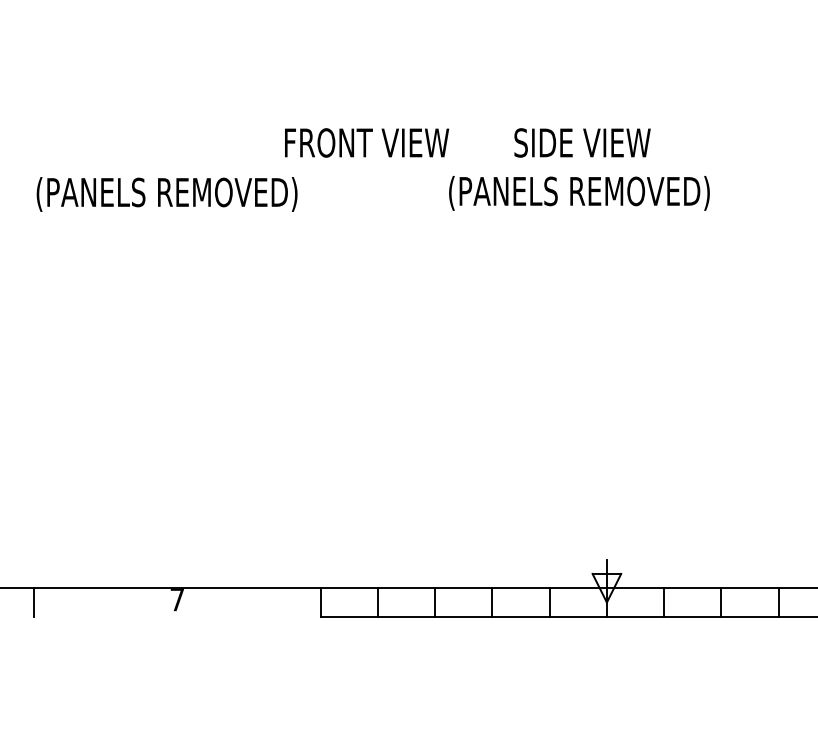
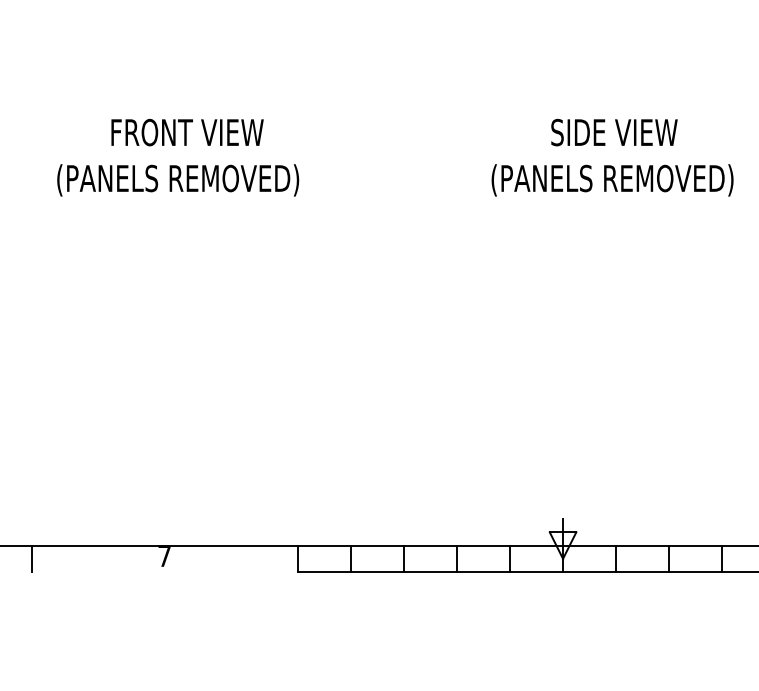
text: (366, 142) -> (187, 132), moved
text: (582, 142) -> (614, 132), moved
text: (579, 193) -> (612, 180), moved
text: (167, 194) -> (178, 180), moved

